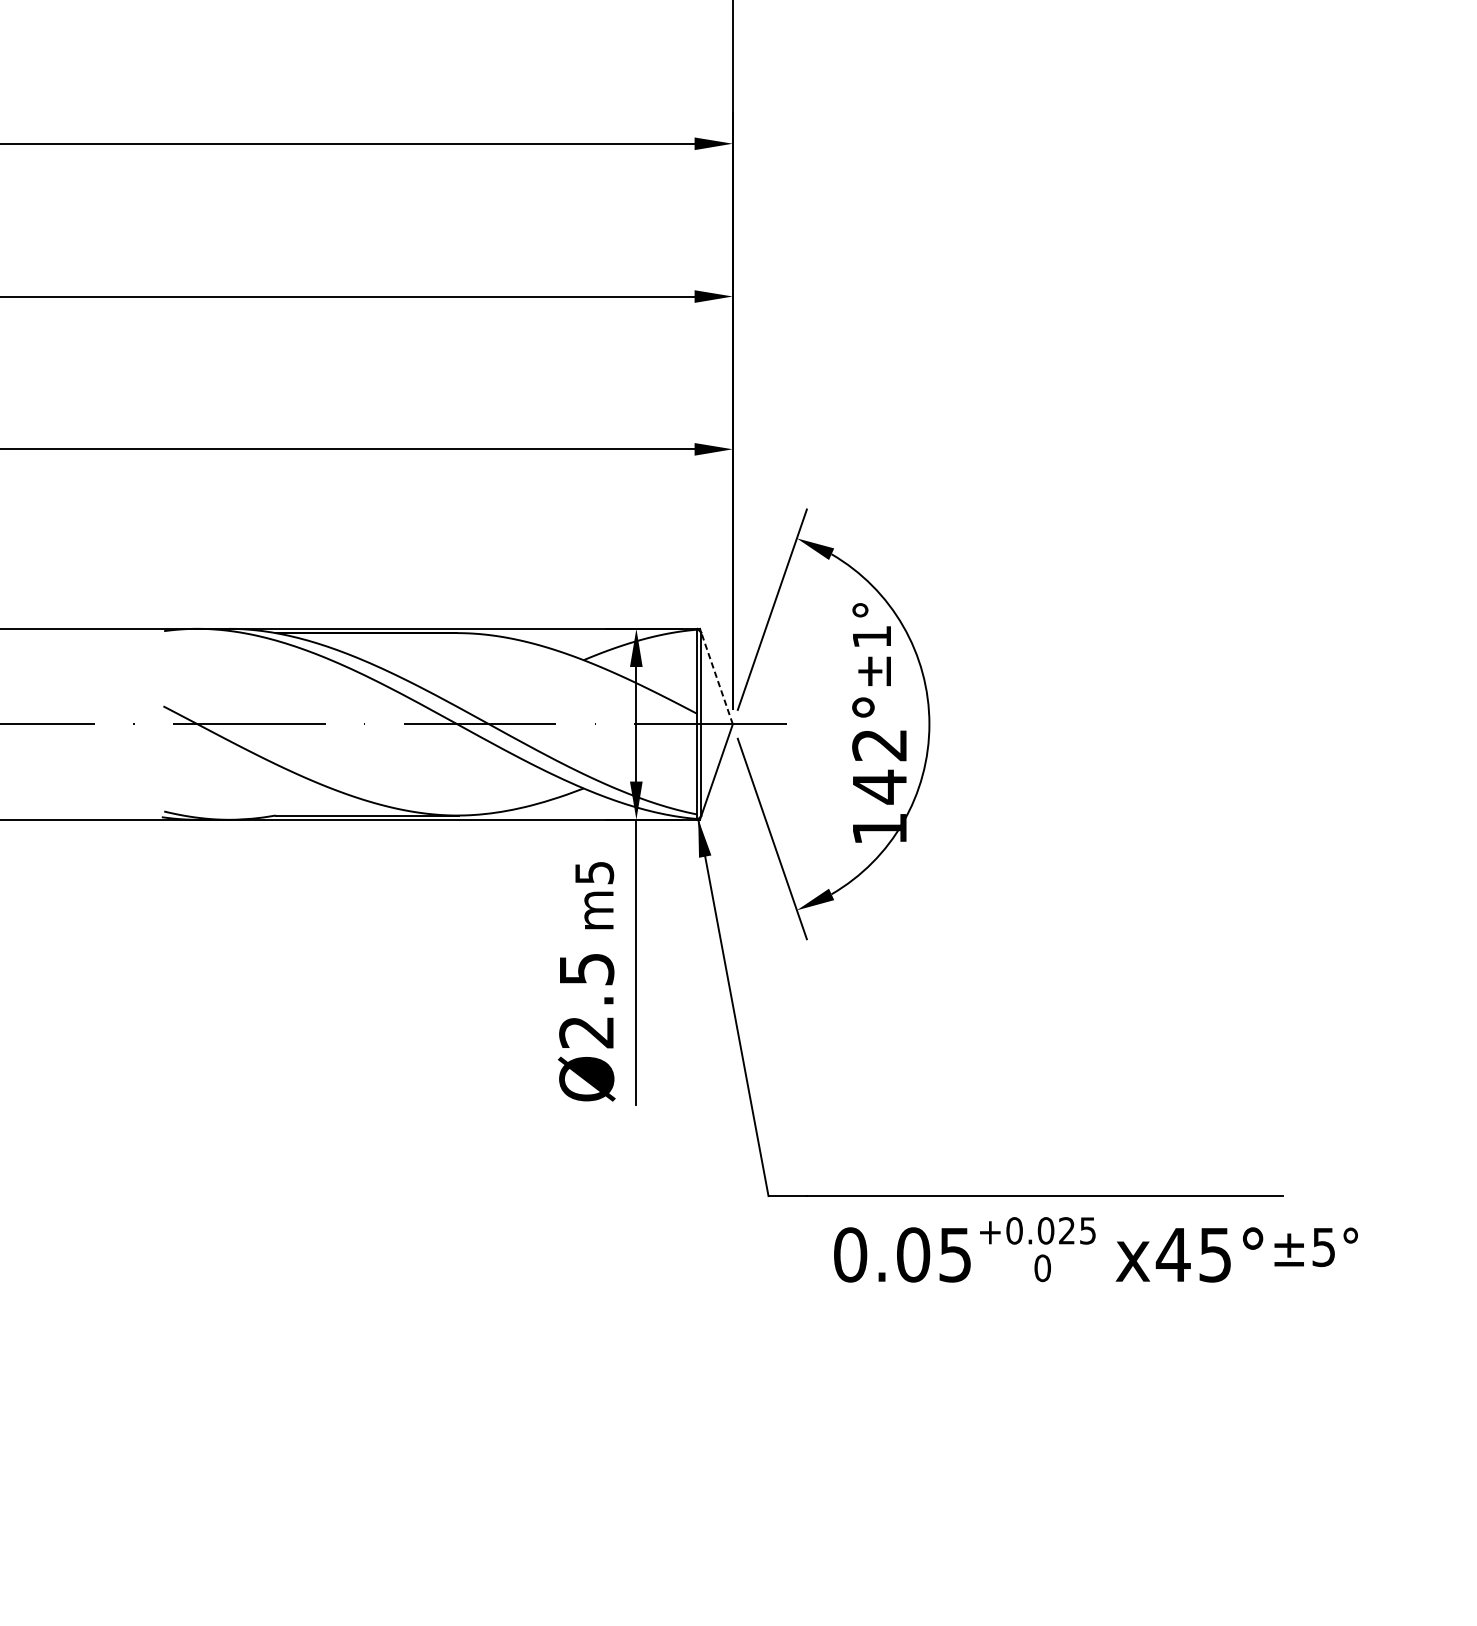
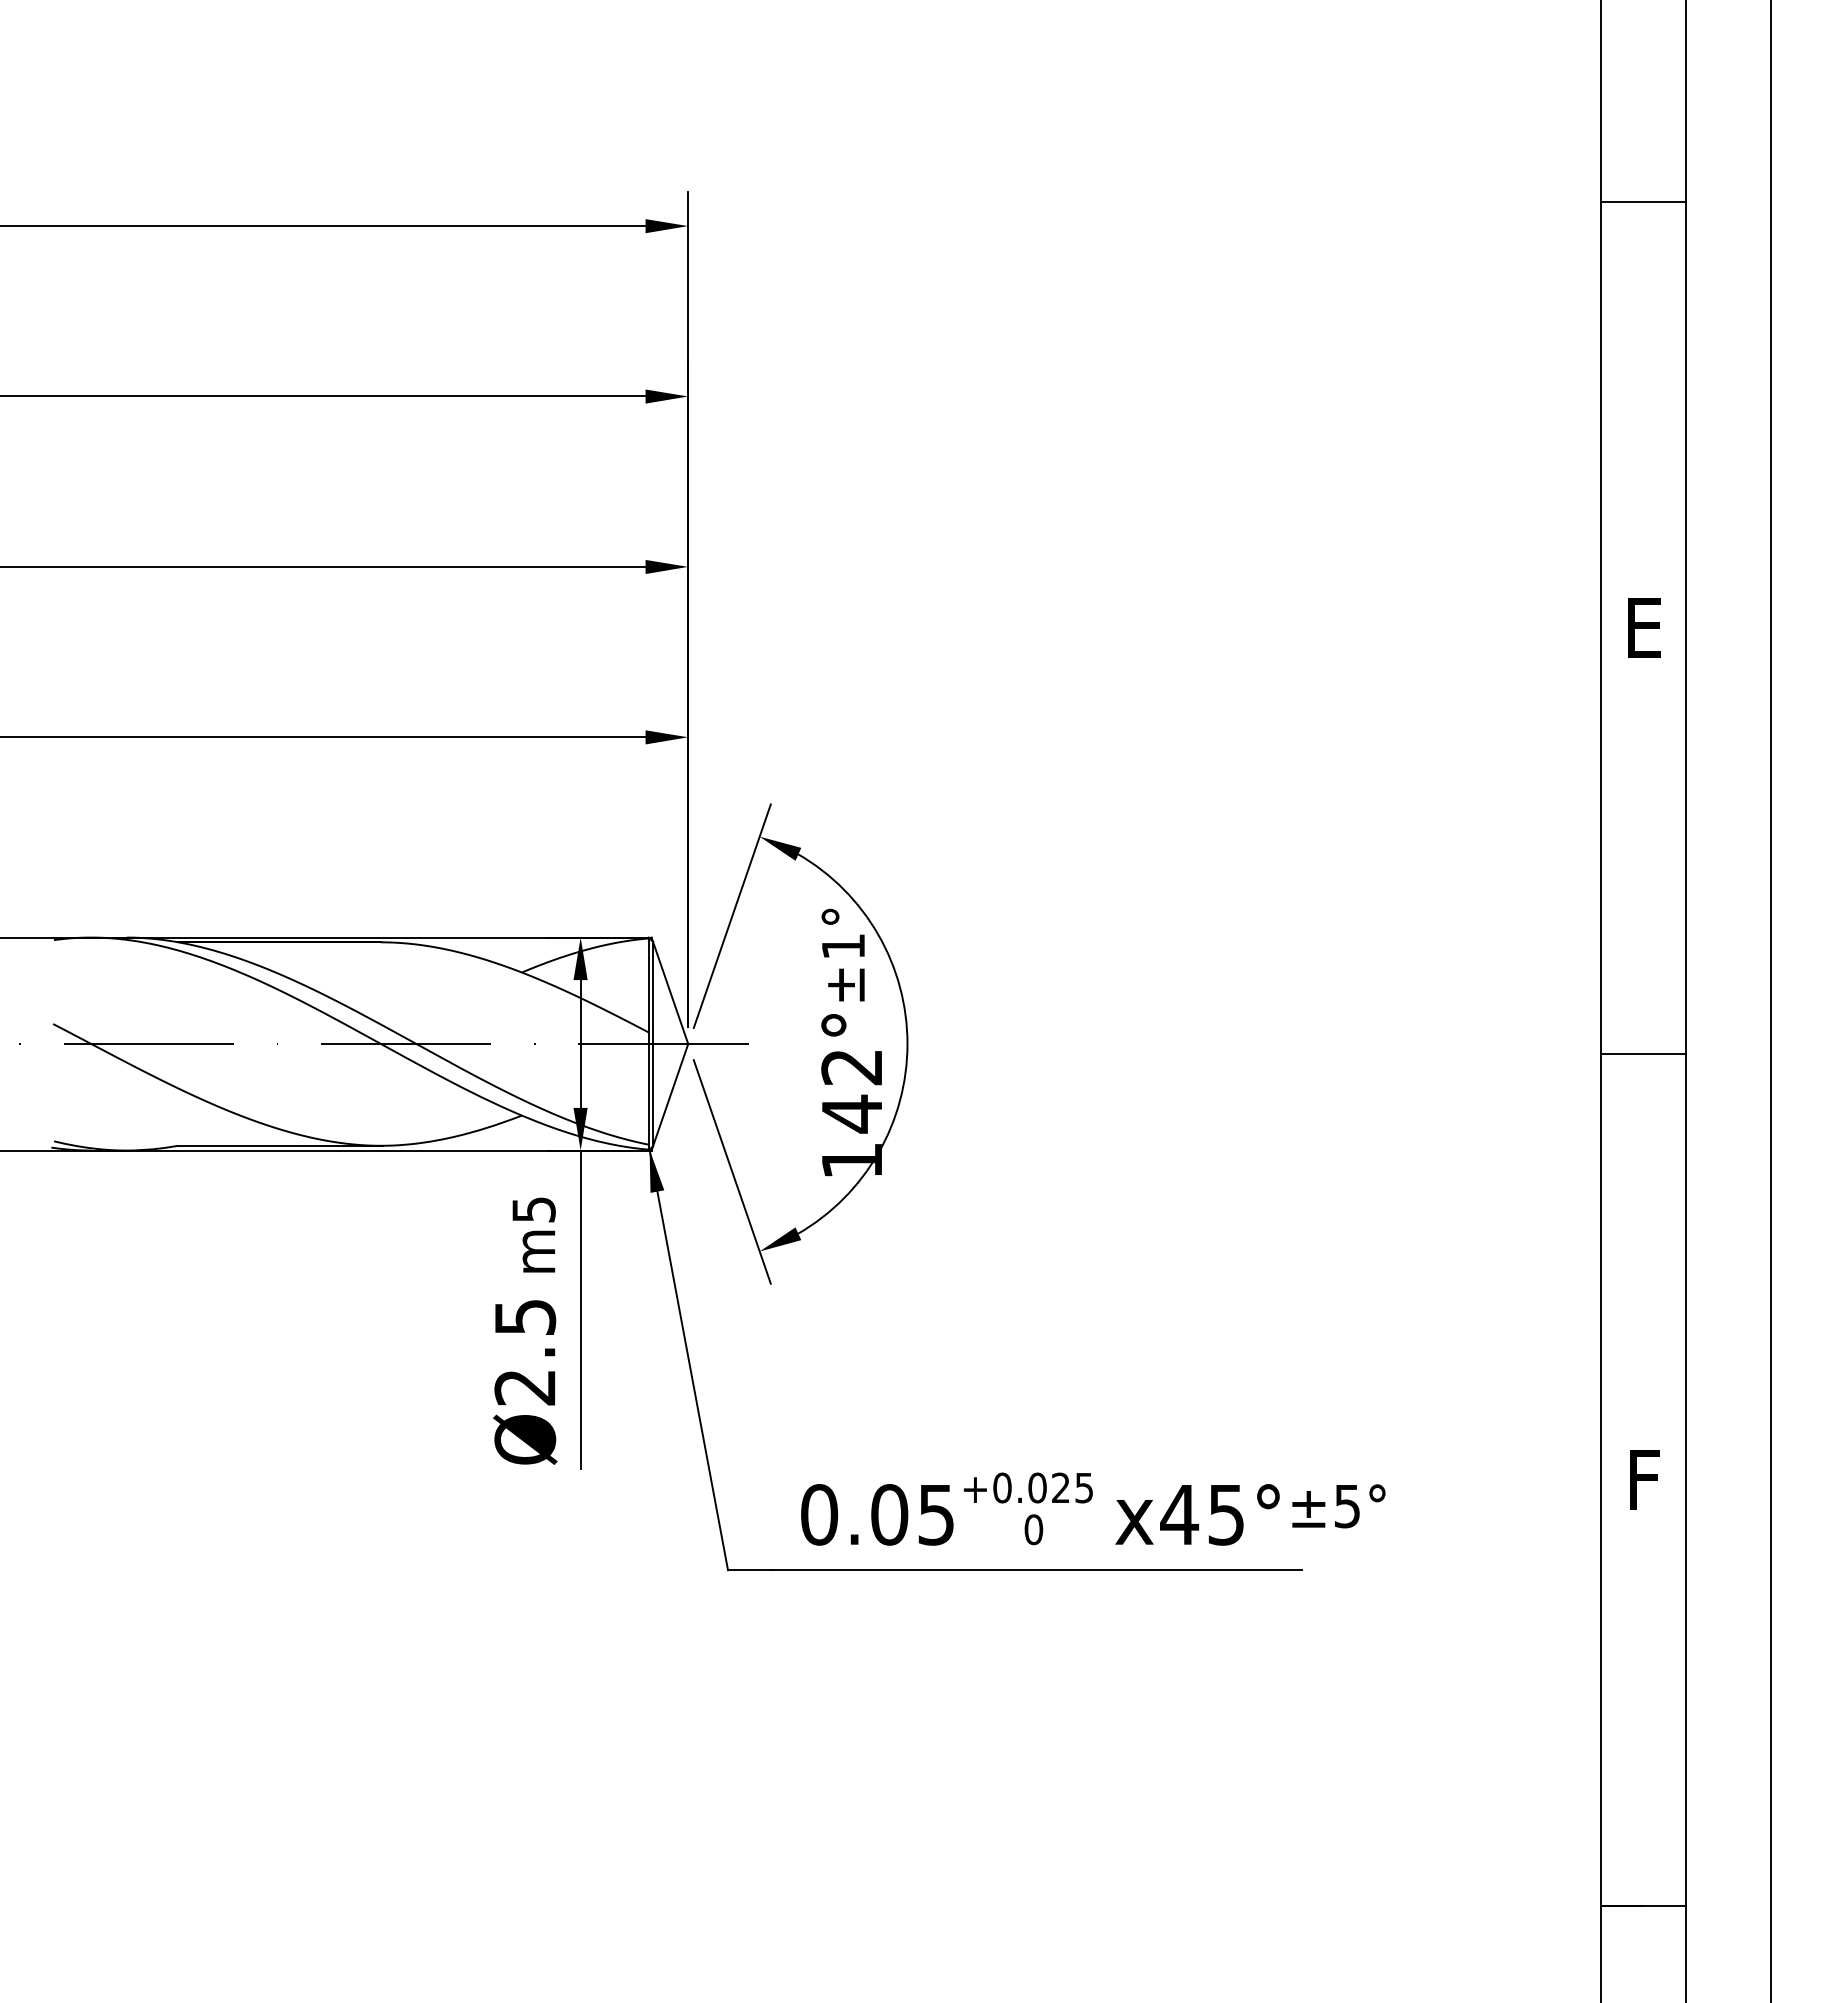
line: (716, 678) -> (670, 992), dashed -> solid
text: (1096, 1249) -> (1093, 1508), moved

